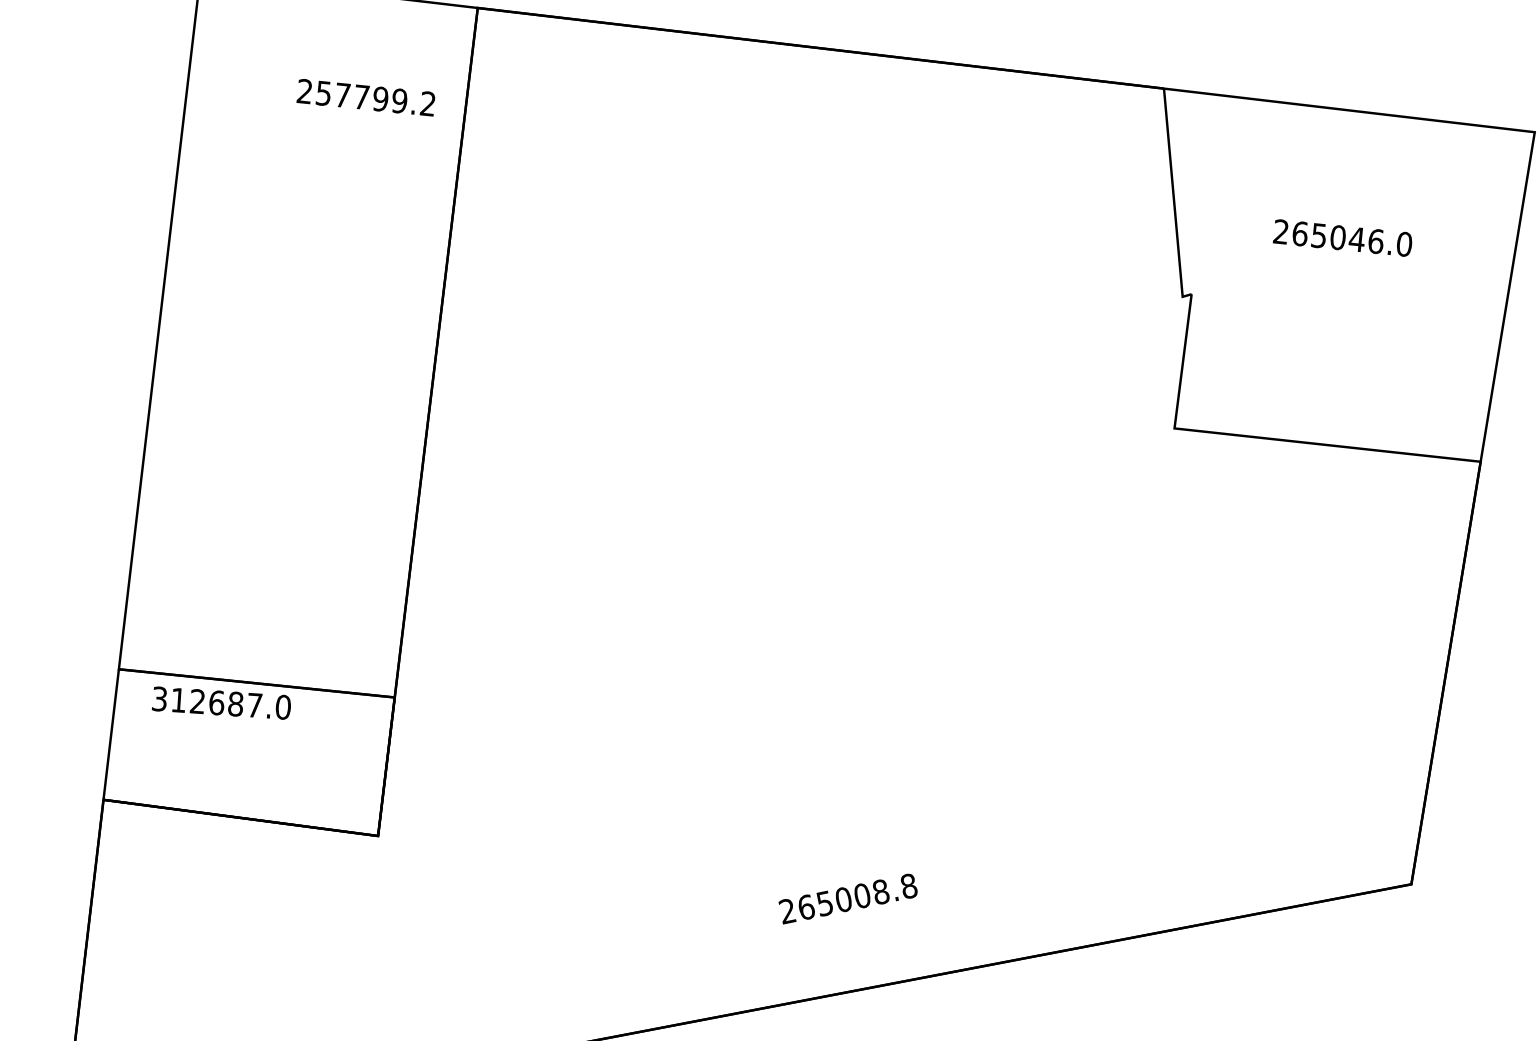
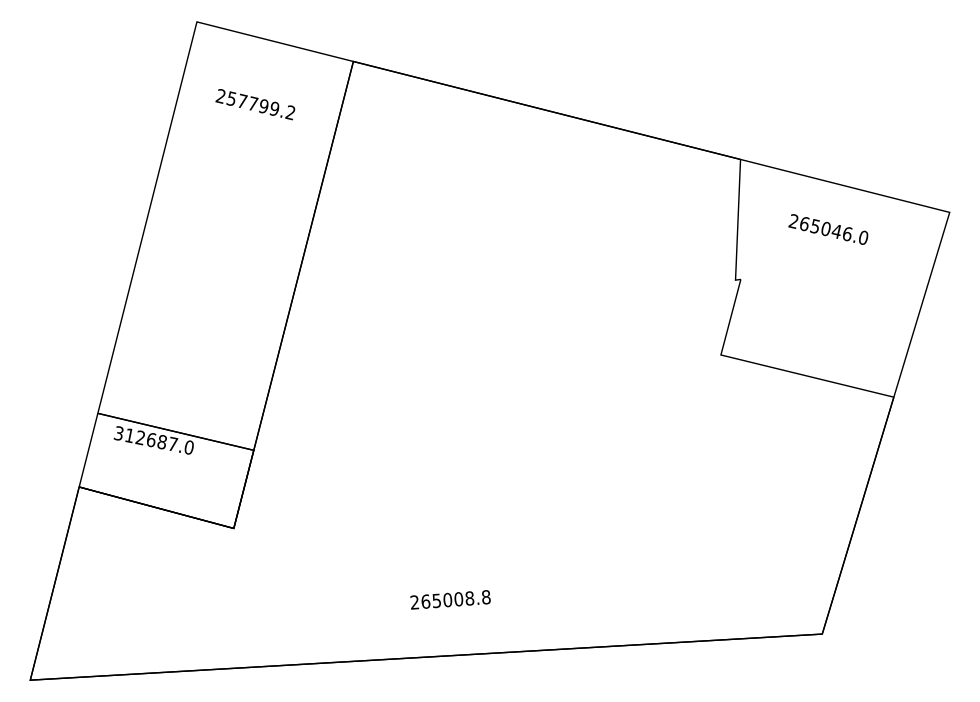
text: (365, 97) -> (255, 104), moved
text: (1342, 237) -> (828, 229), moved
text: (848, 898) -> (450, 599), moved

